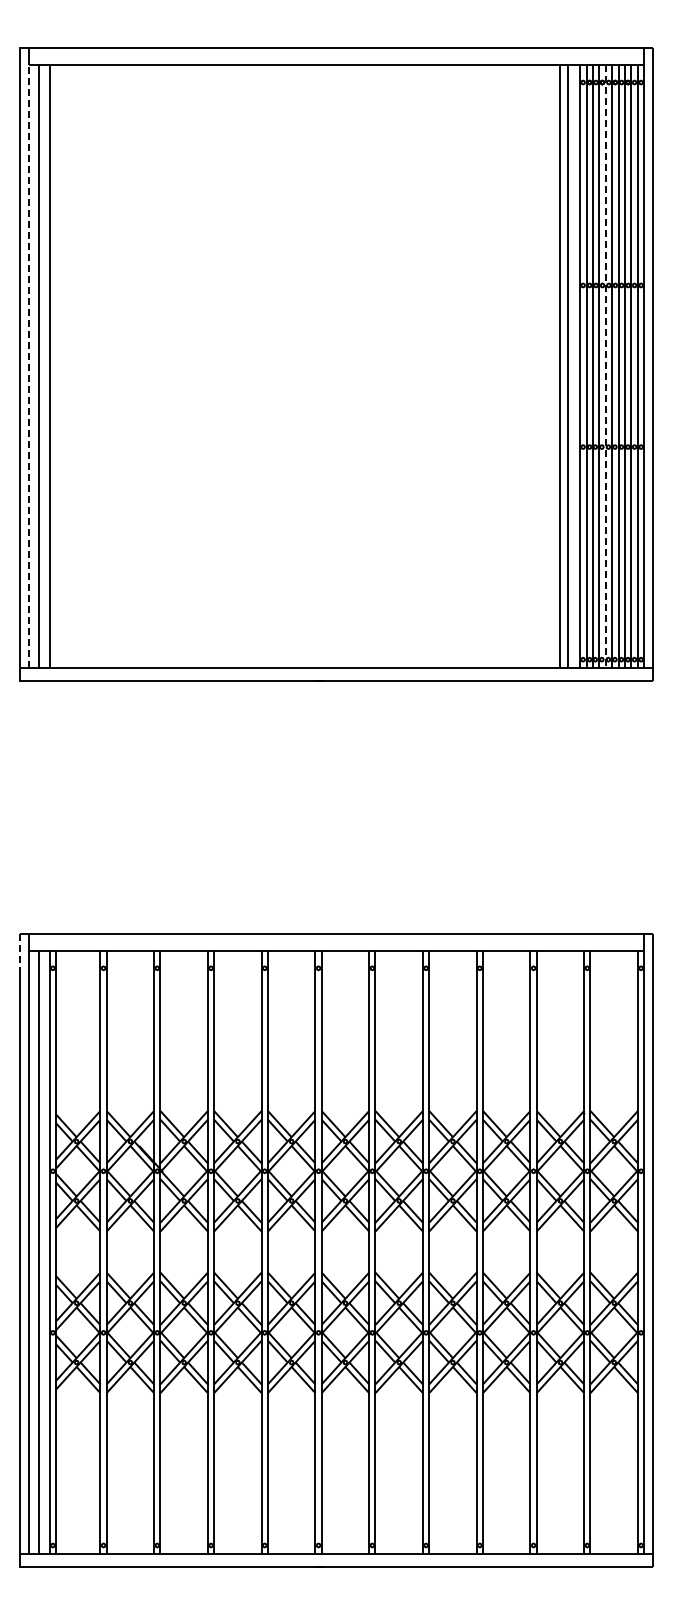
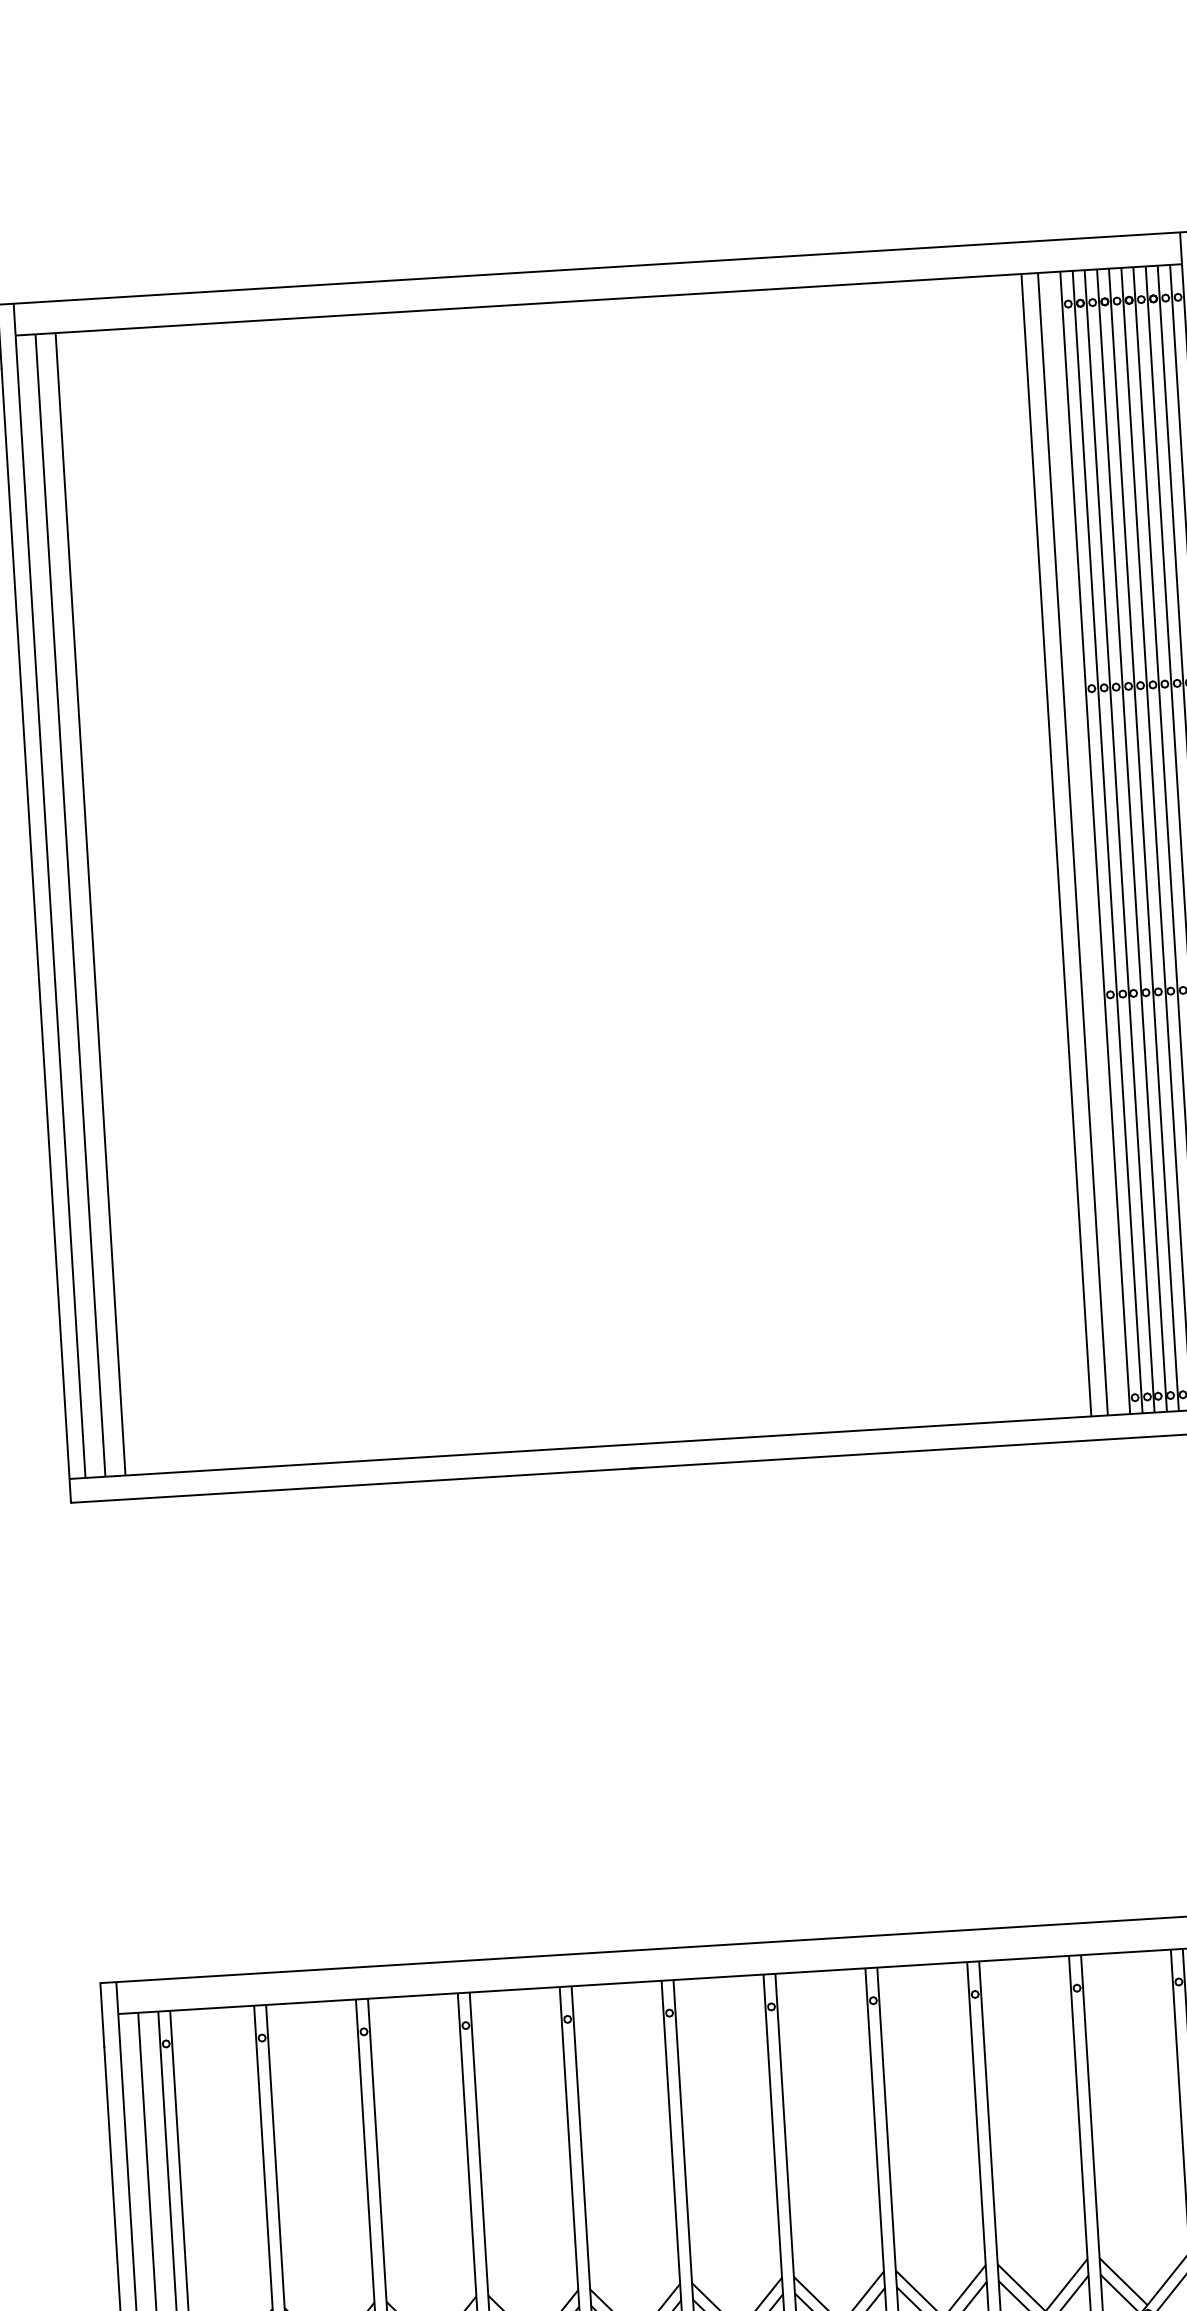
line: (28, 366) -> (50, 906), dashed -> solid
line: (605, 367) -> (1143, 841), dashed -> solid
line: (20, 951) -> (102, 2015), dashed -> solid

